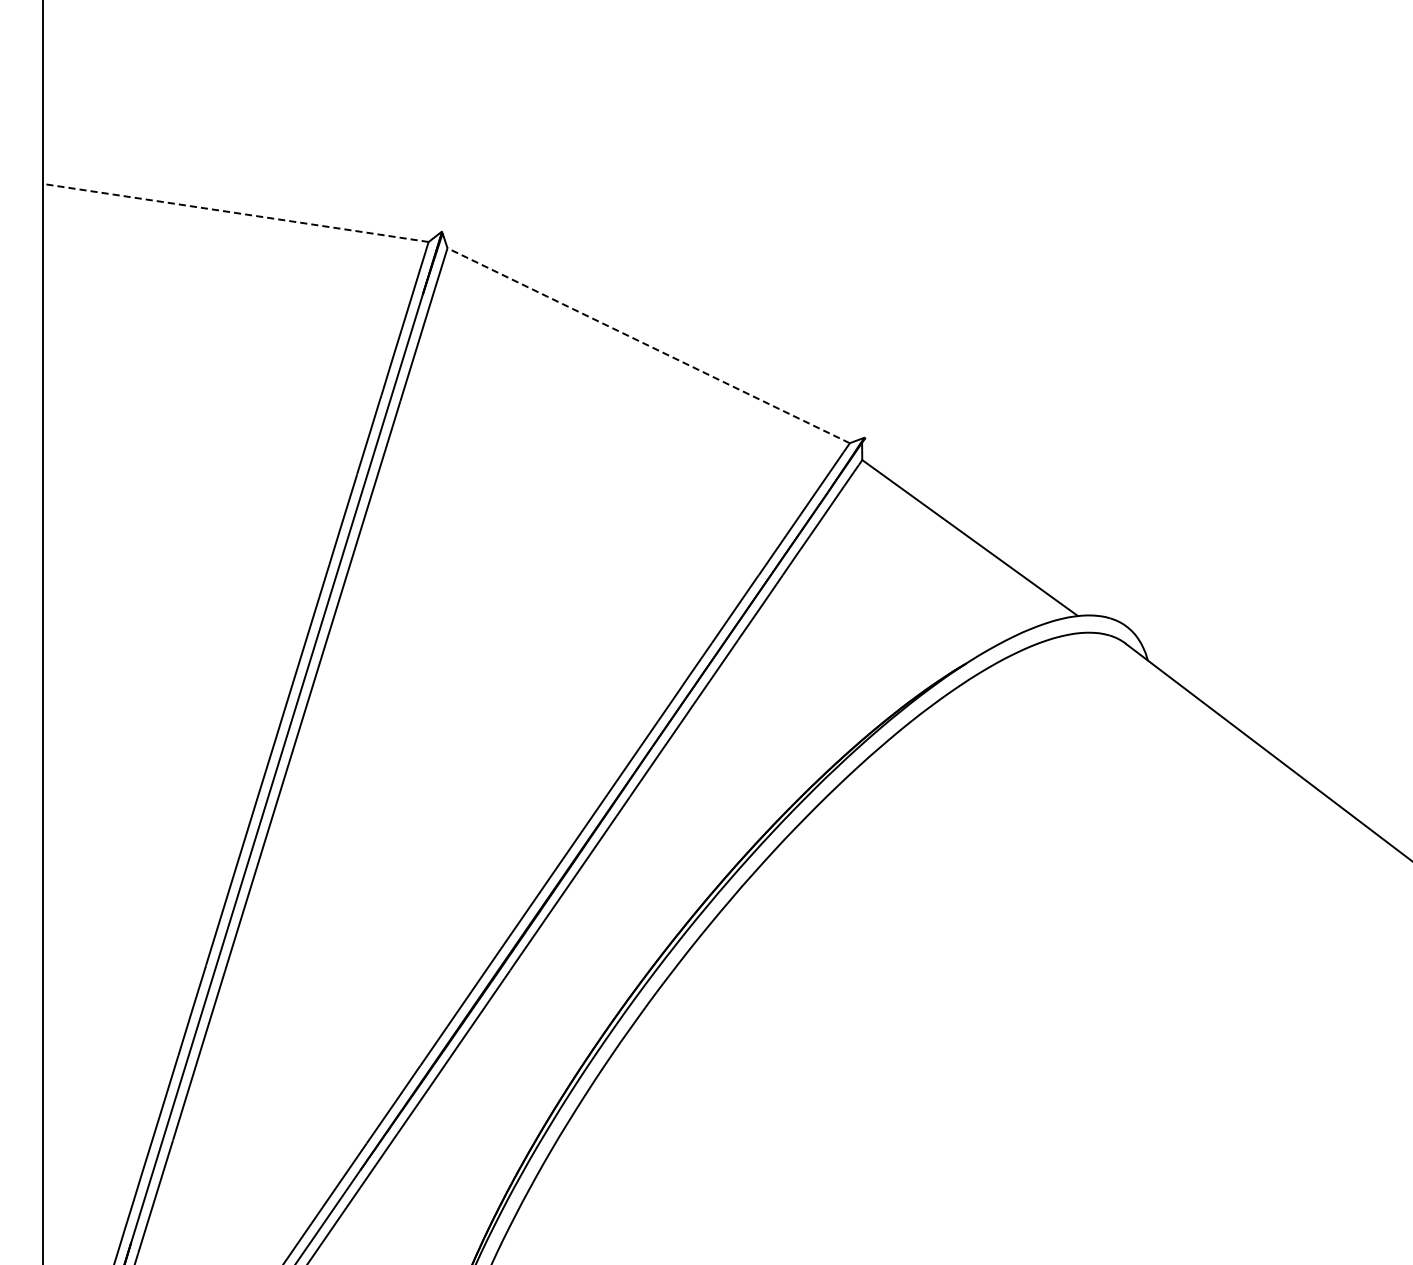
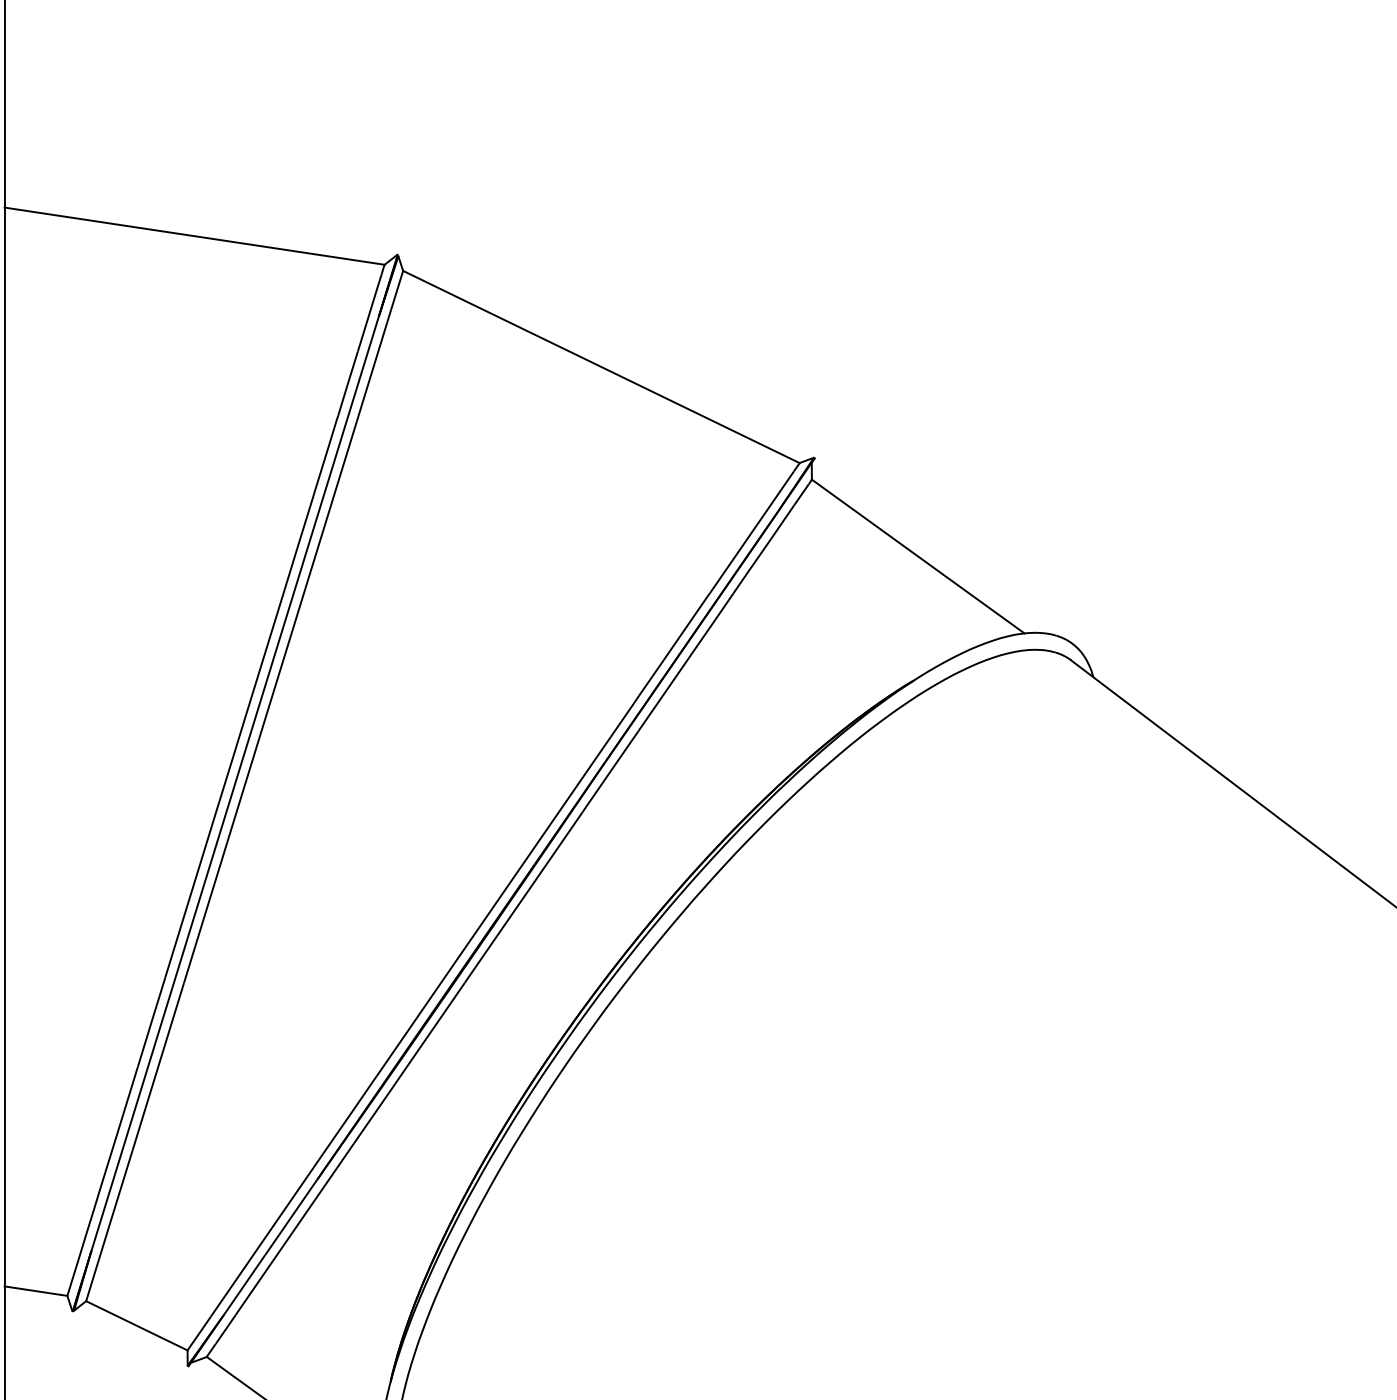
line: (235, 213) -> (194, 236), dashed -> solid
line: (647, 345) -> (600, 366), dashed -> solid

